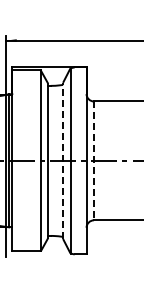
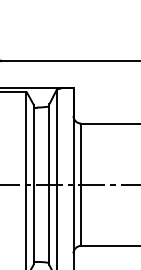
line: (63, 160) -> (49, 184), dashed -> solid
line: (93, 161) -> (80, 185), dashed -> solid

